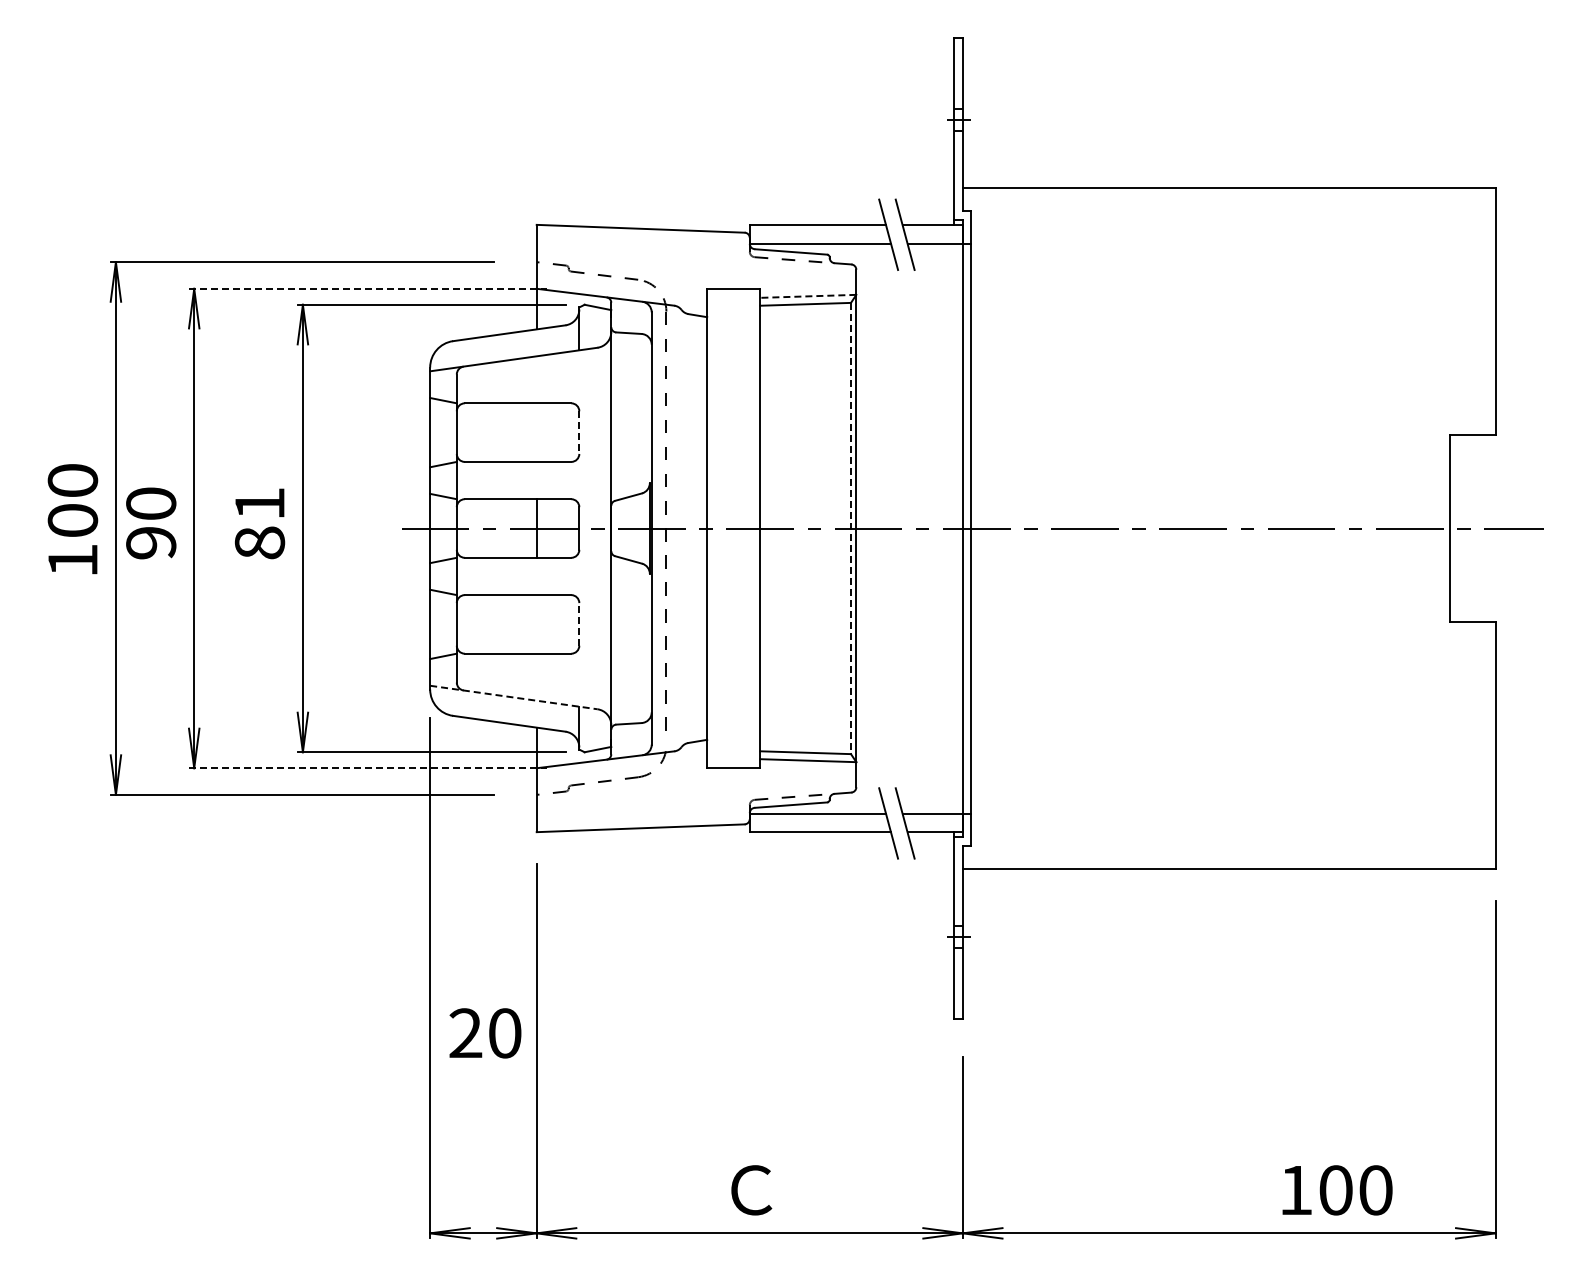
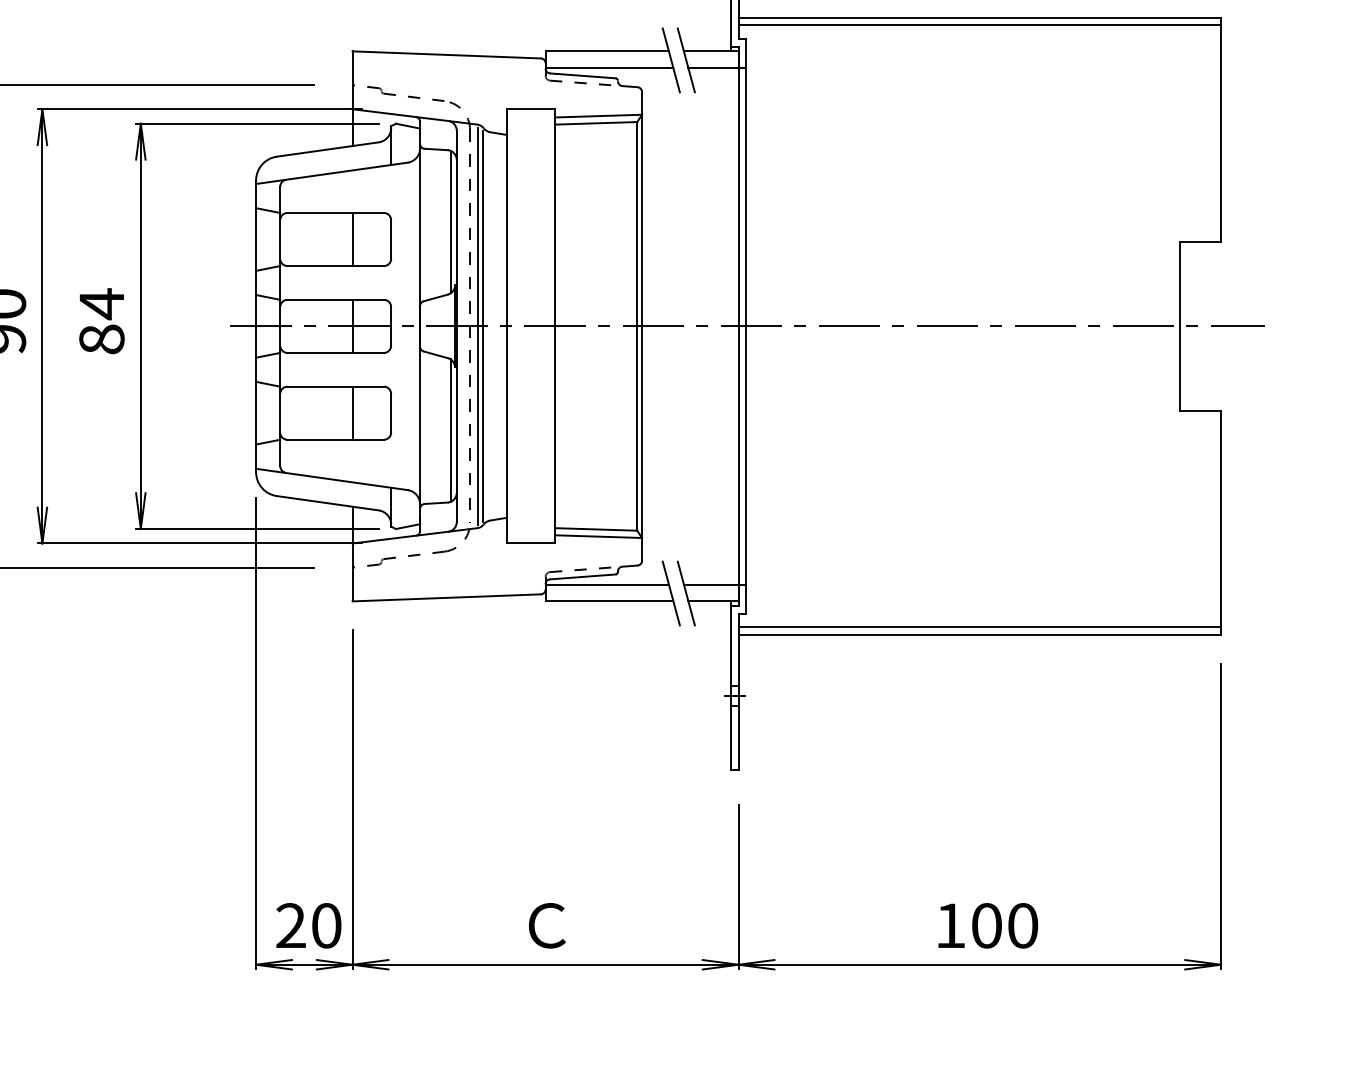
line: (1228, 196) -> (979, 25), added
line: (368, 288) -> (200, 108), dashed -> solid
line: (808, 296) -> (598, 116), dashed -> solid
line: (645, 412) -> (451, 221), added
line: (536, 432) -> (352, 239), added
line: (579, 433) -> (391, 240), dashed -> solid
text: (259, 503) -> (101, 303), 81 -> 84
line: (675, 528) -> (478, 326), added
line: (680, 528) -> (482, 326), added
line: (851, 528) -> (637, 326), dashed -> solid
line: (579, 623) -> (391, 412), dashed -> solid
line: (536, 624) -> (352, 413), added
line: (645, 643) -> (451, 430), added
line: (513, 697) -> (331, 479), dashed -> solid
line: (368, 768) -> (200, 543), dashed -> solid
line: (1228, 860) -> (979, 627), added
text: (485, 1033) -> (308, 925), moved
text: (1337, 1190) -> (988, 925), moved

